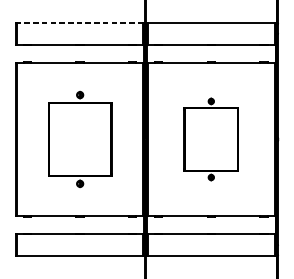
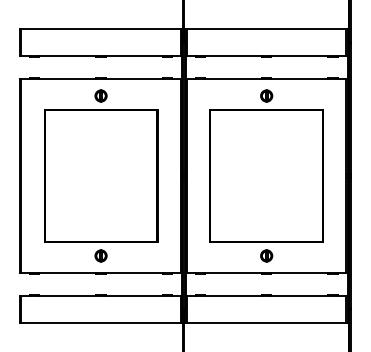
line: (80, 22) -> (101, 28), dashed -> solid
part: (80, 139) -> (101, 175), size x1.43
part: (211, 139) -> (266, 175), size x1.67

